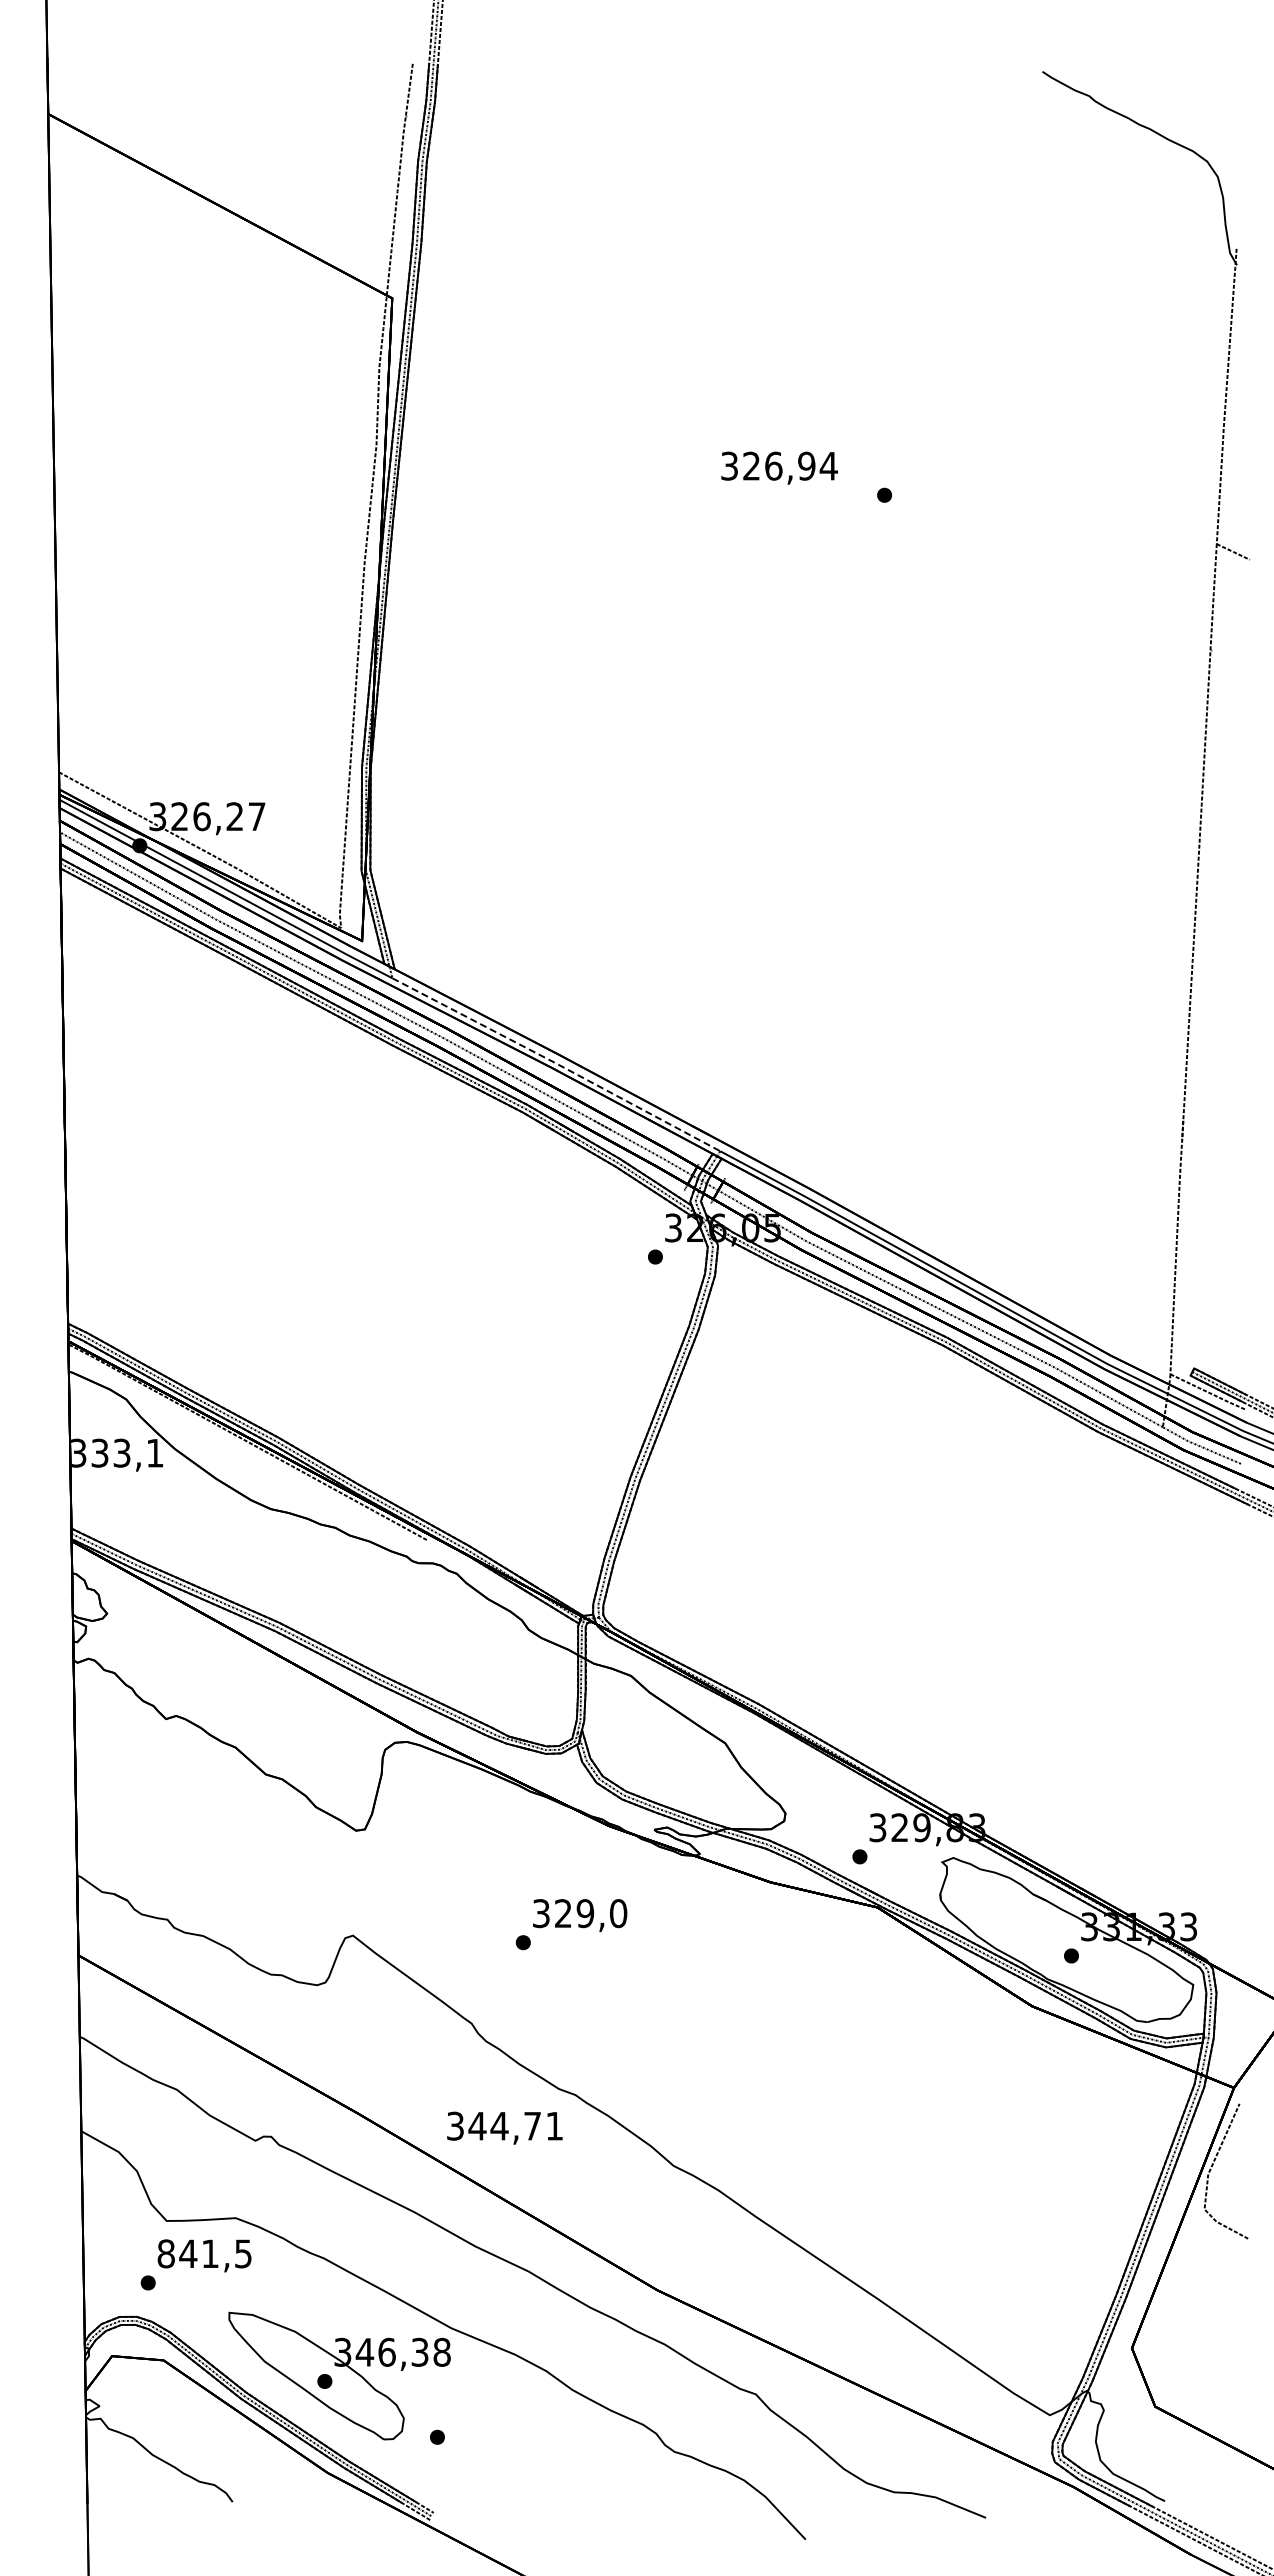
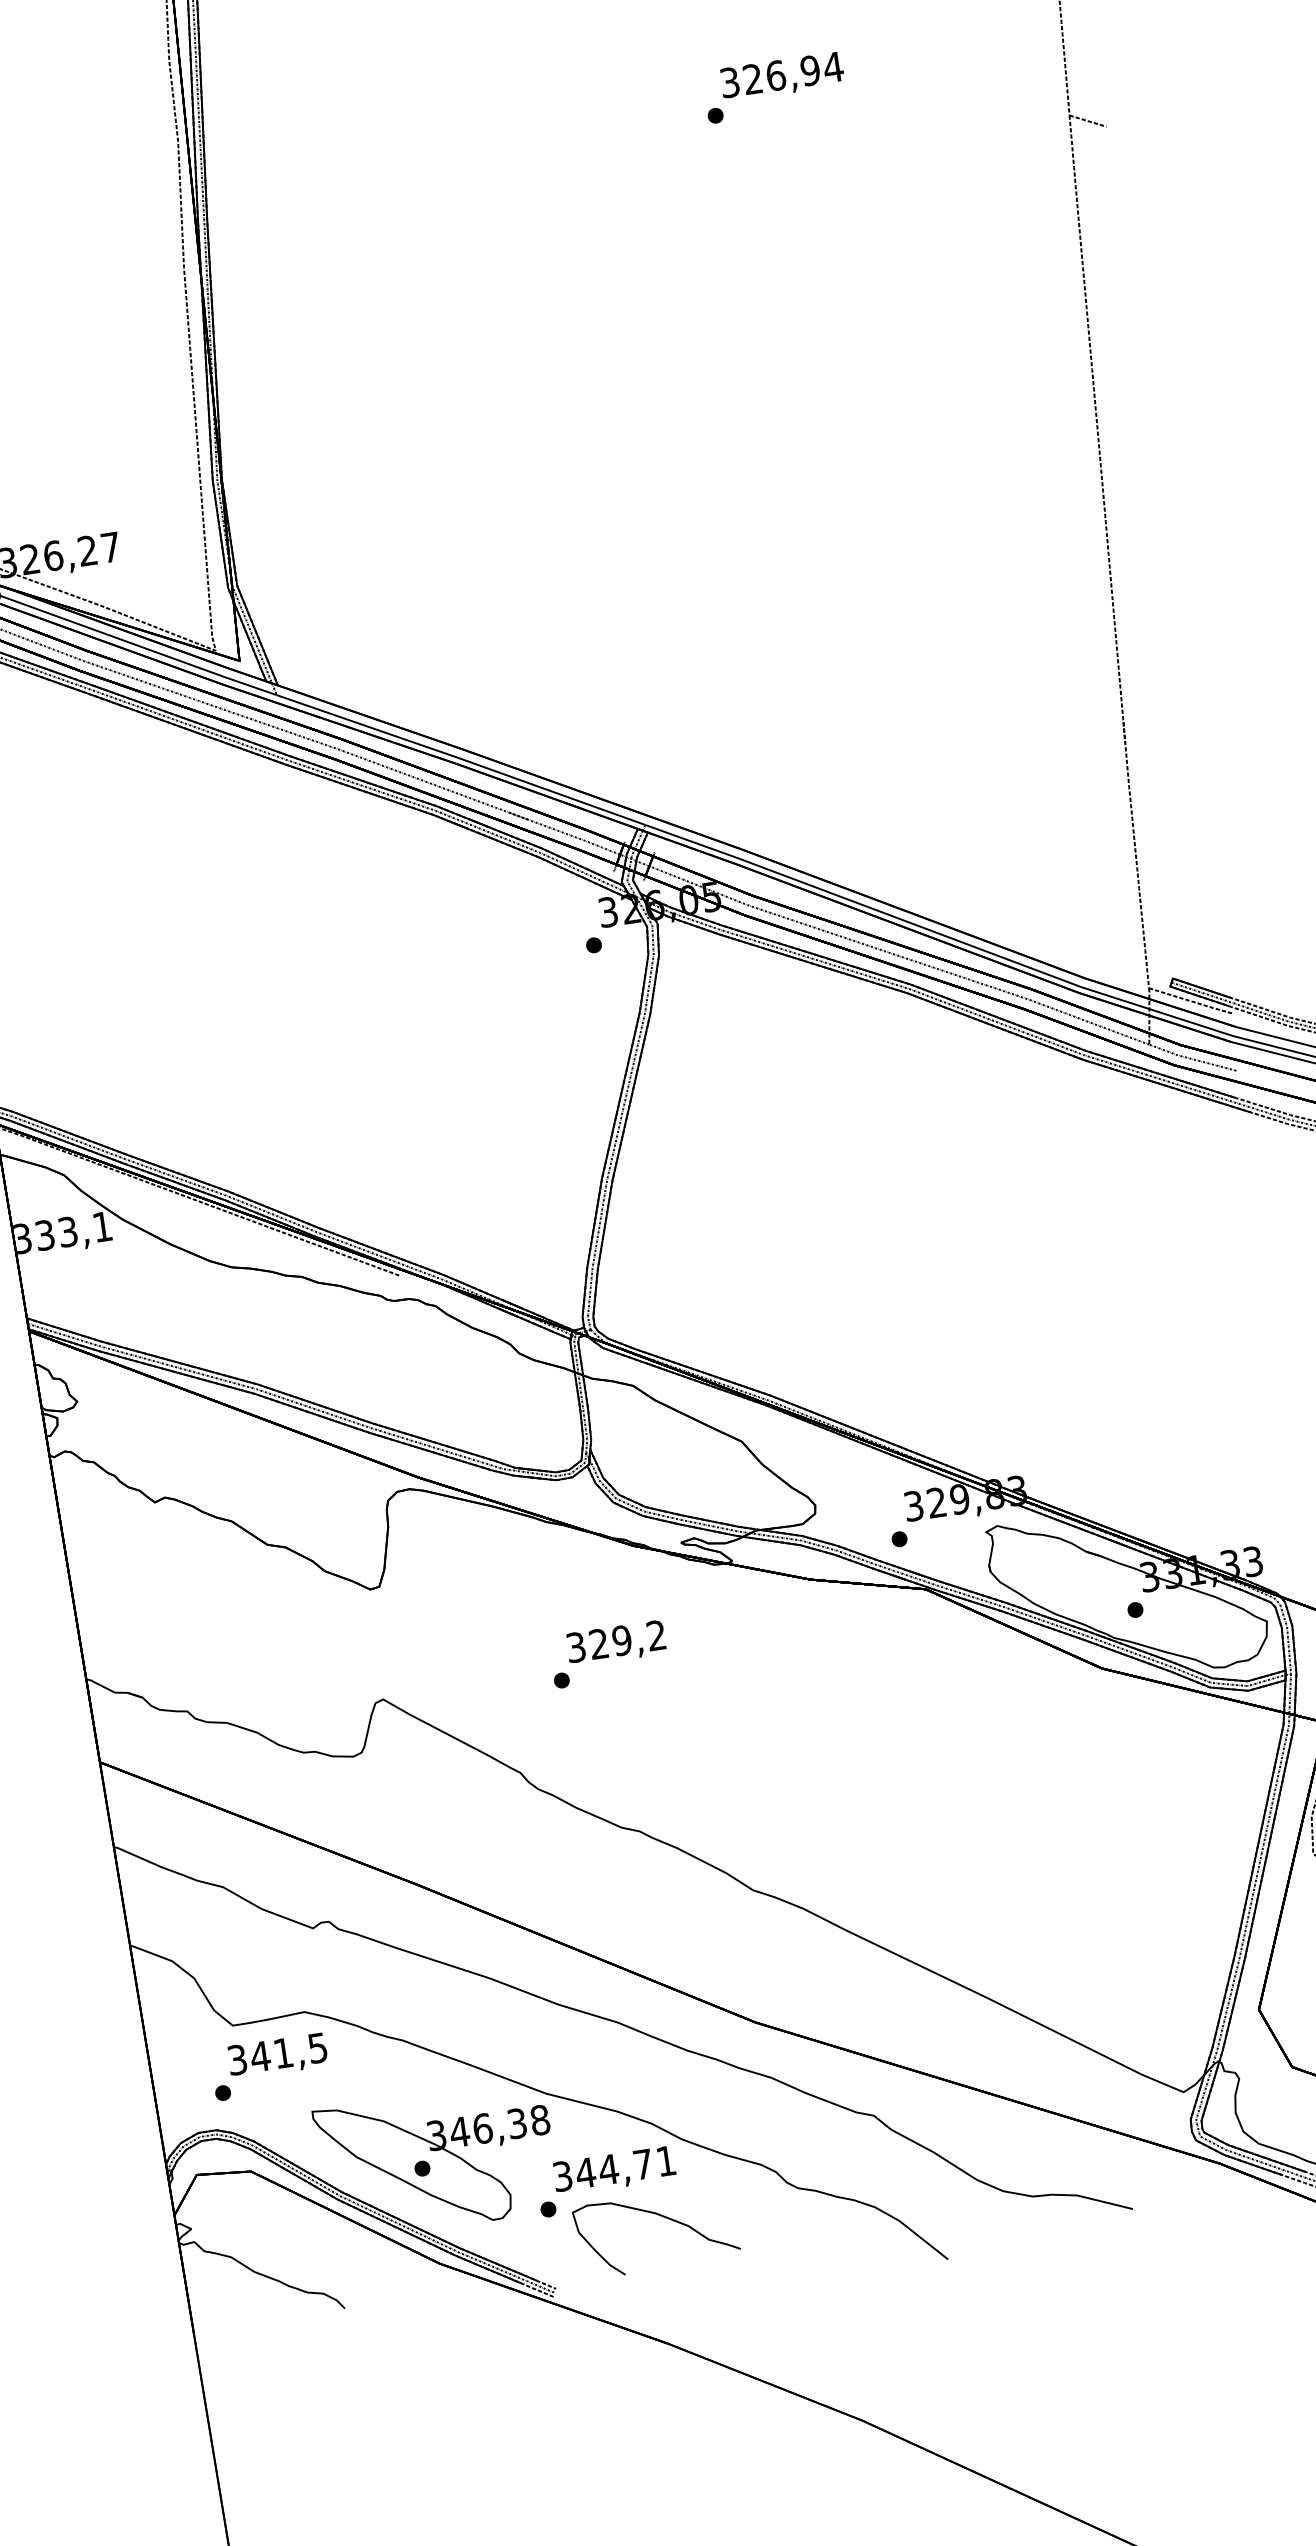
text: (779, 467) -> (782, 76), moved
line: (556, 1063) -> (461, 758), dashed -> solid
text: (618, 1913) -> (656, 1635), 329,0 -> 329,2
text: (504, 2127) -> (614, 2170), moved
text: (165, 2253) -> (236, 2059), 841,5 -> 341,5
curve: (541, 2459) -> (660, 2216), added

